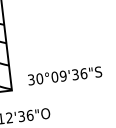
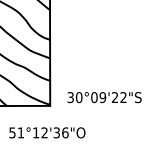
text: (79, 74) -> (119, 97), 30°09'36"S -> 30°09'22"S

